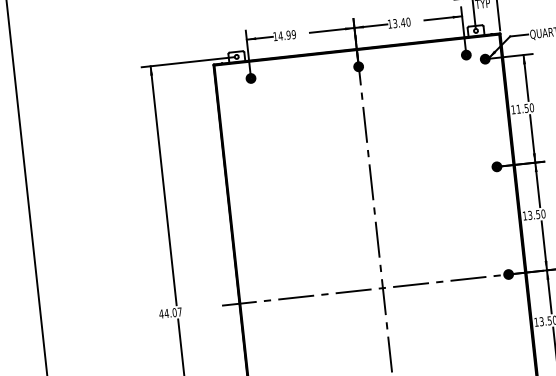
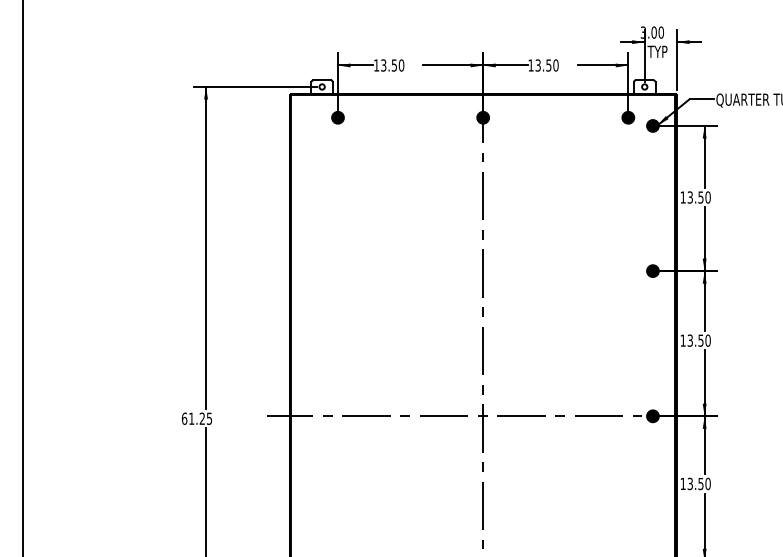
text: (402, 22) -> (548, 65), 13.40 -> 13.50
text: (287, 35) -> (392, 65), 14.99 -> 13.50
text: (518, 109) -> (689, 197), 11.50 -> 13.50
text: (170, 312) -> (196, 418), 44.07 -> 61.25

